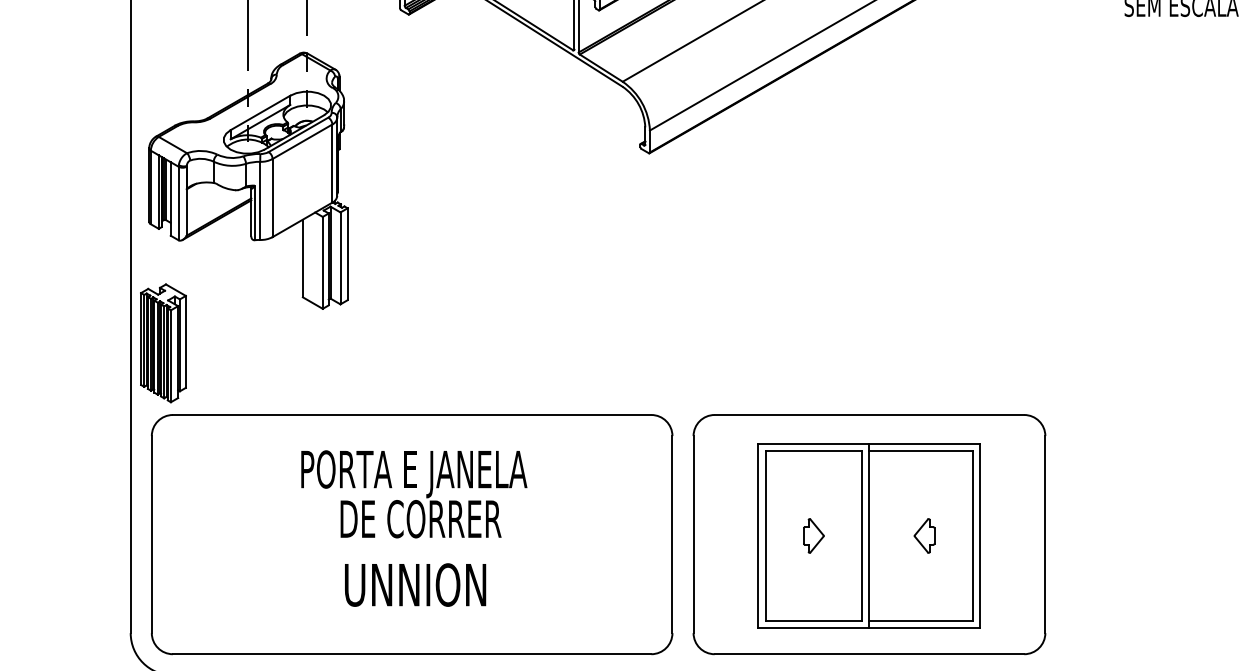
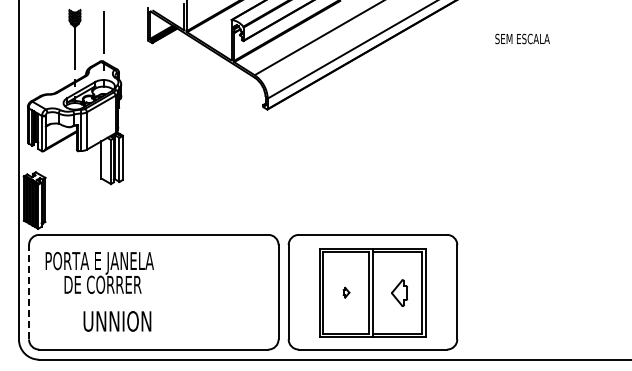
text: (413, 493) -> (99, 272), moved
line: (152, 533) -> (29, 291), solid -> dashed
part: (814, 535) -> (346, 292), size x0.6
part: (922, 535) -> (398, 292), size x1.6
text: (415, 585) -> (117, 321), moved

